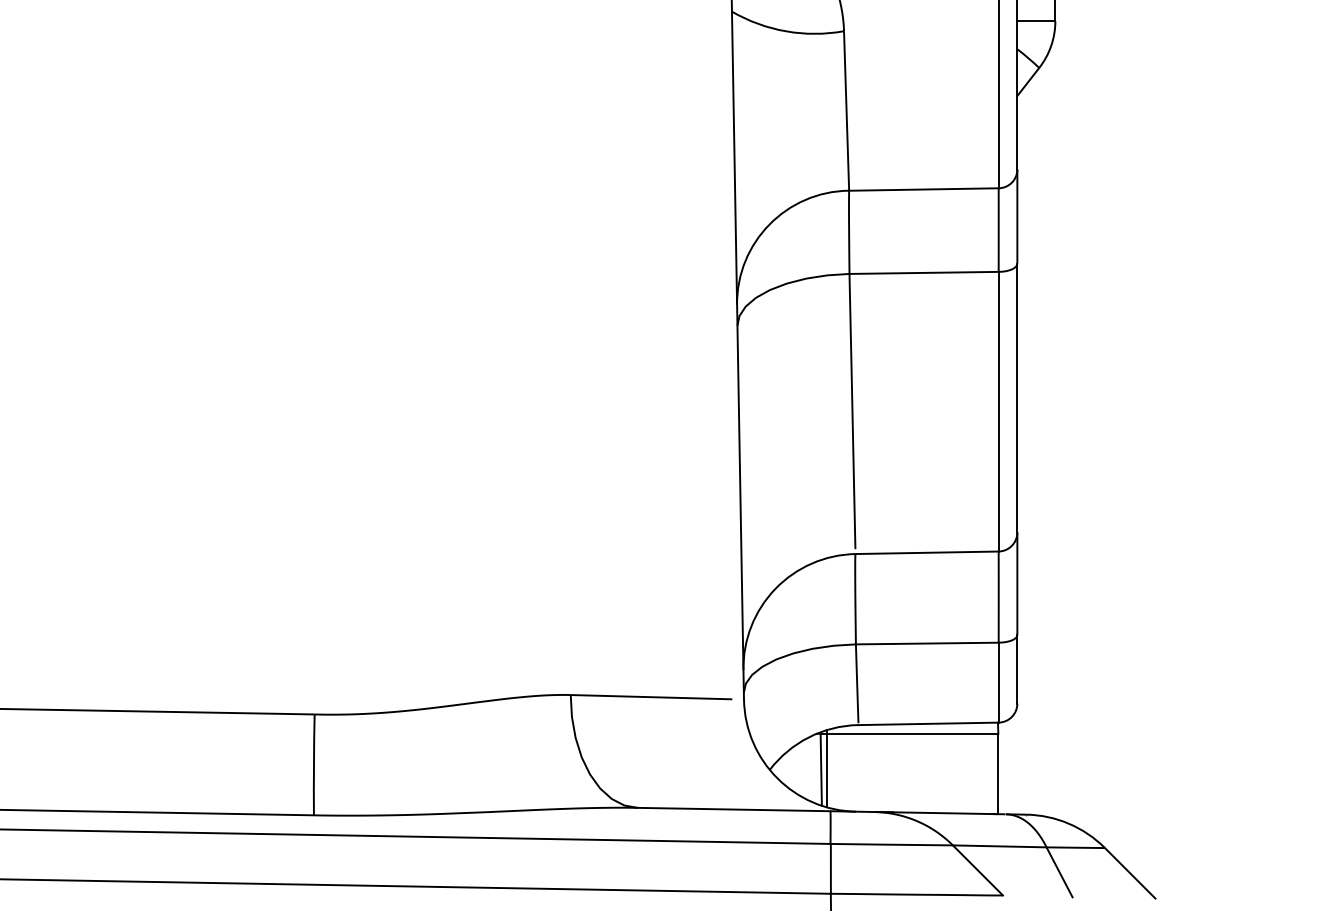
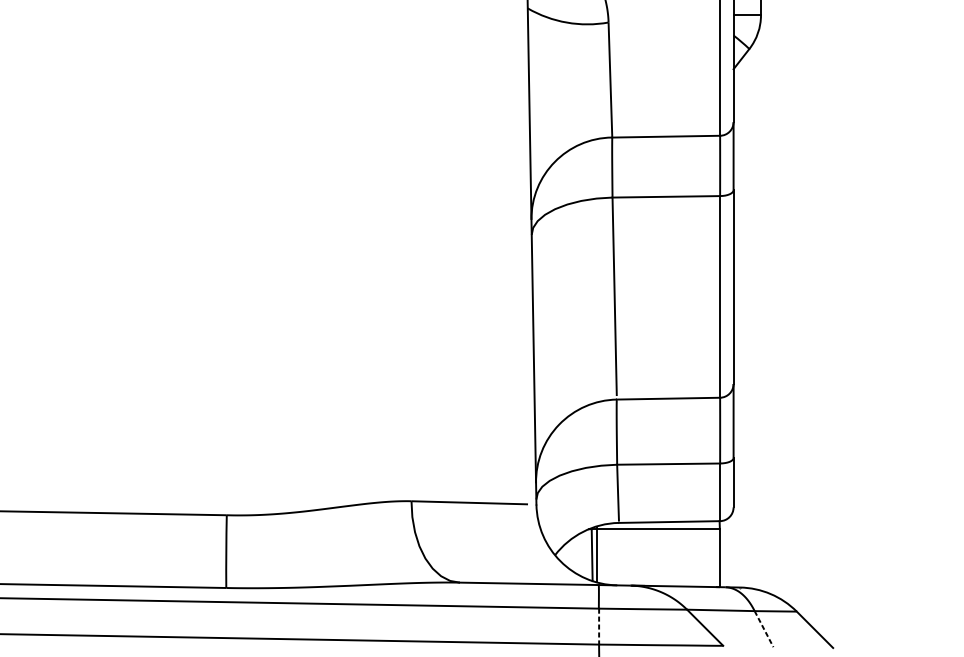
line: (830, 868) -> (598, 626), solid -> dashed
line: (1059, 872) -> (763, 629), solid -> dashed

